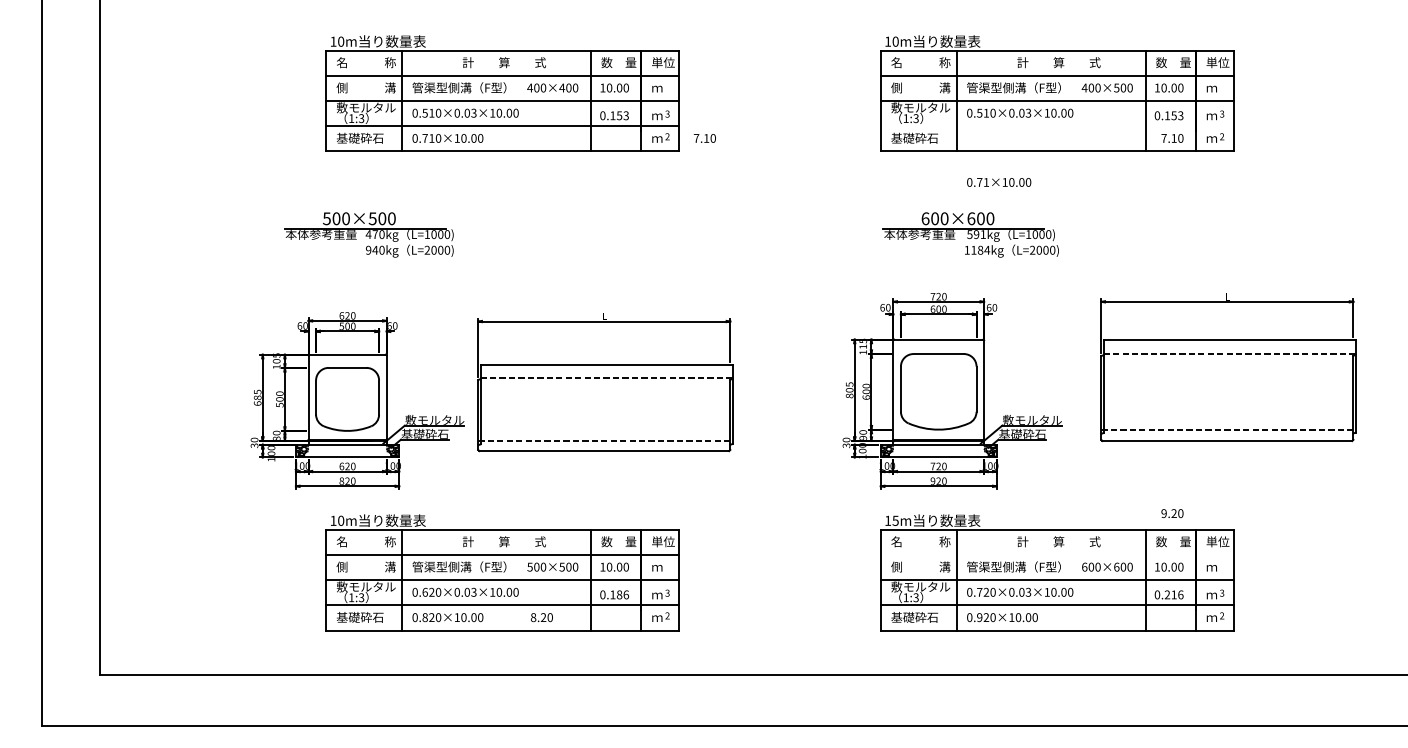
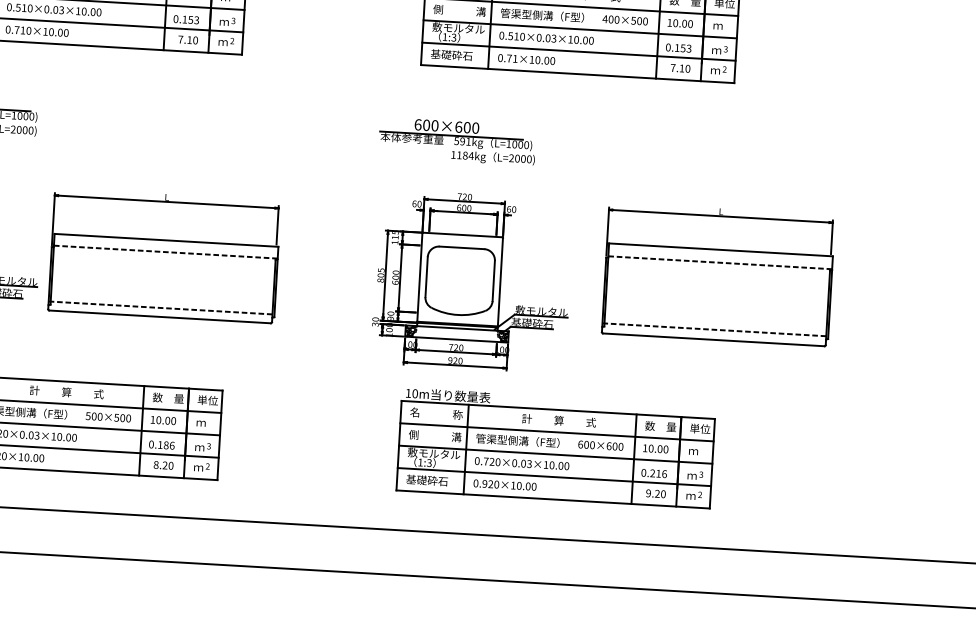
line: (1056, 126) -> (578, 51), added
text: (704, 138) -> (187, 40), moved
text: (999, 182) -> (526, 59), moved
part: (970, 234) -> (457, 141), moved
text: (1172, 513) -> (656, 493), moved
text: (895, 520) -> (415, 393), 15m -> 10m
line: (1056, 554) -> (556, 431), added
text: (541, 617) -> (163, 465), moved

